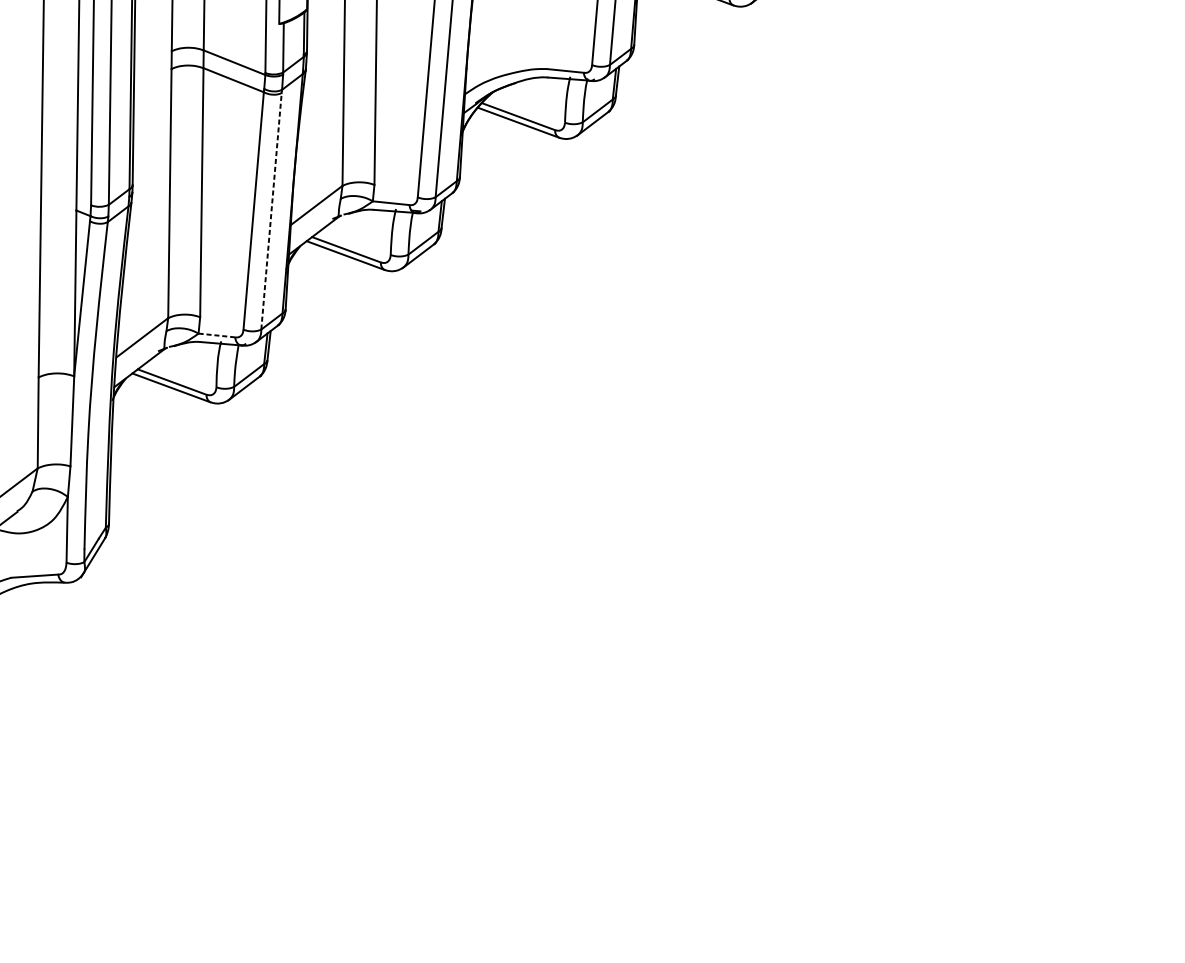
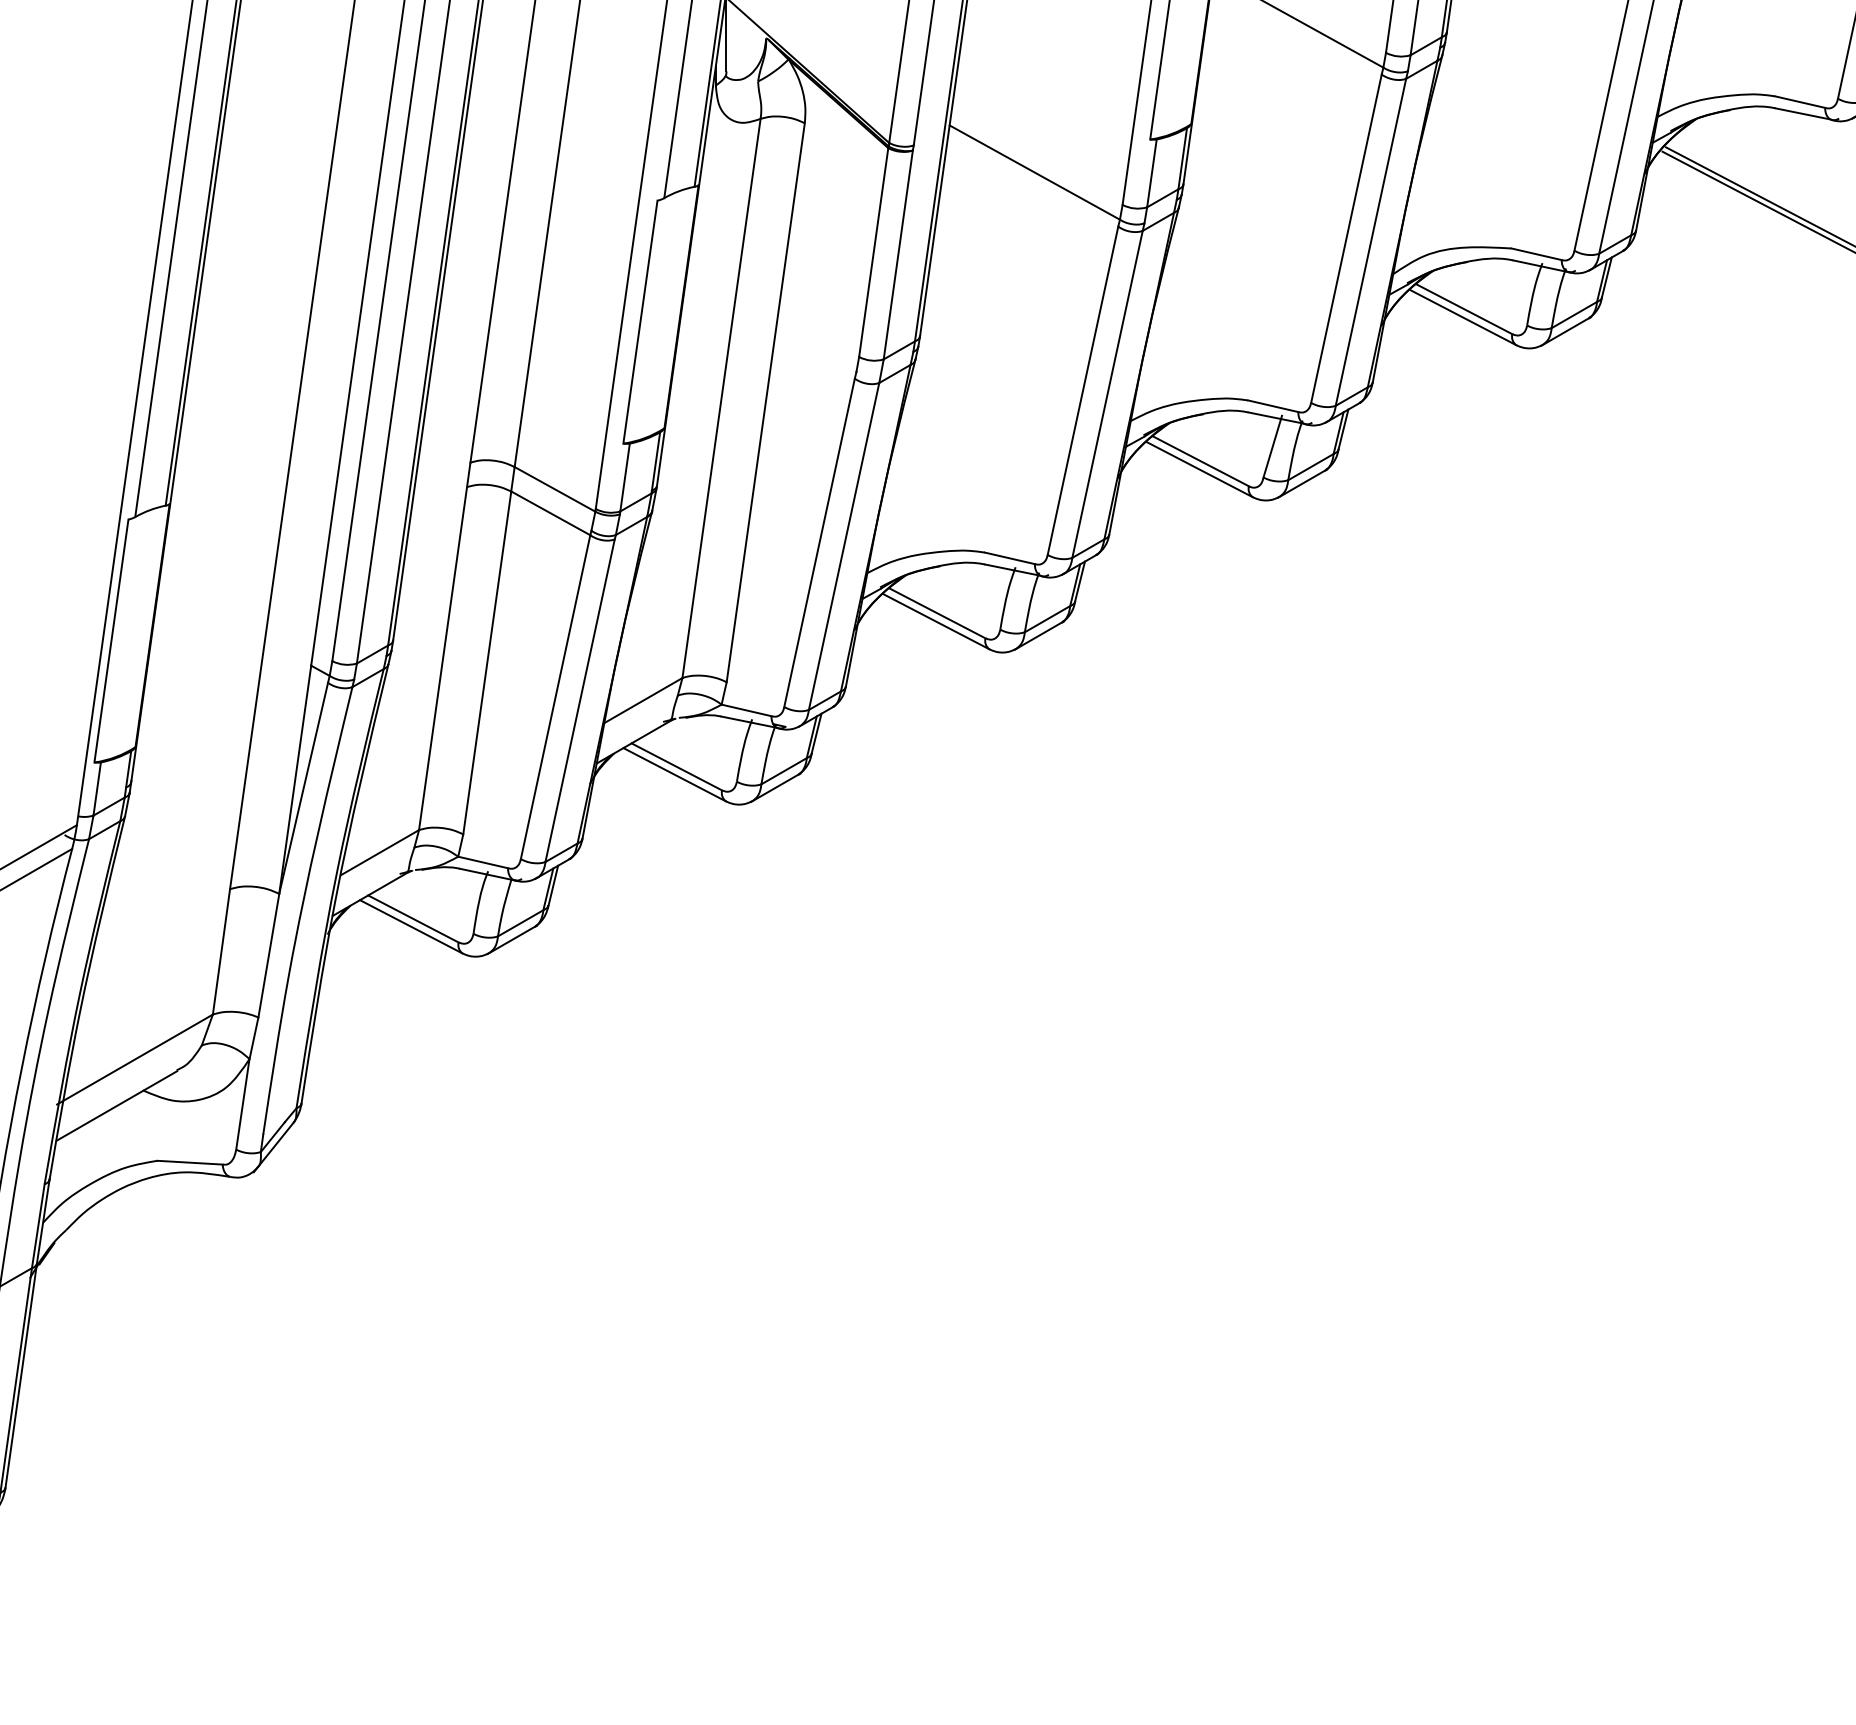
line: (271, 211) -> (580, 700), dashed -> solid
line: (217, 335) -> (483, 862), dashed -> solid

